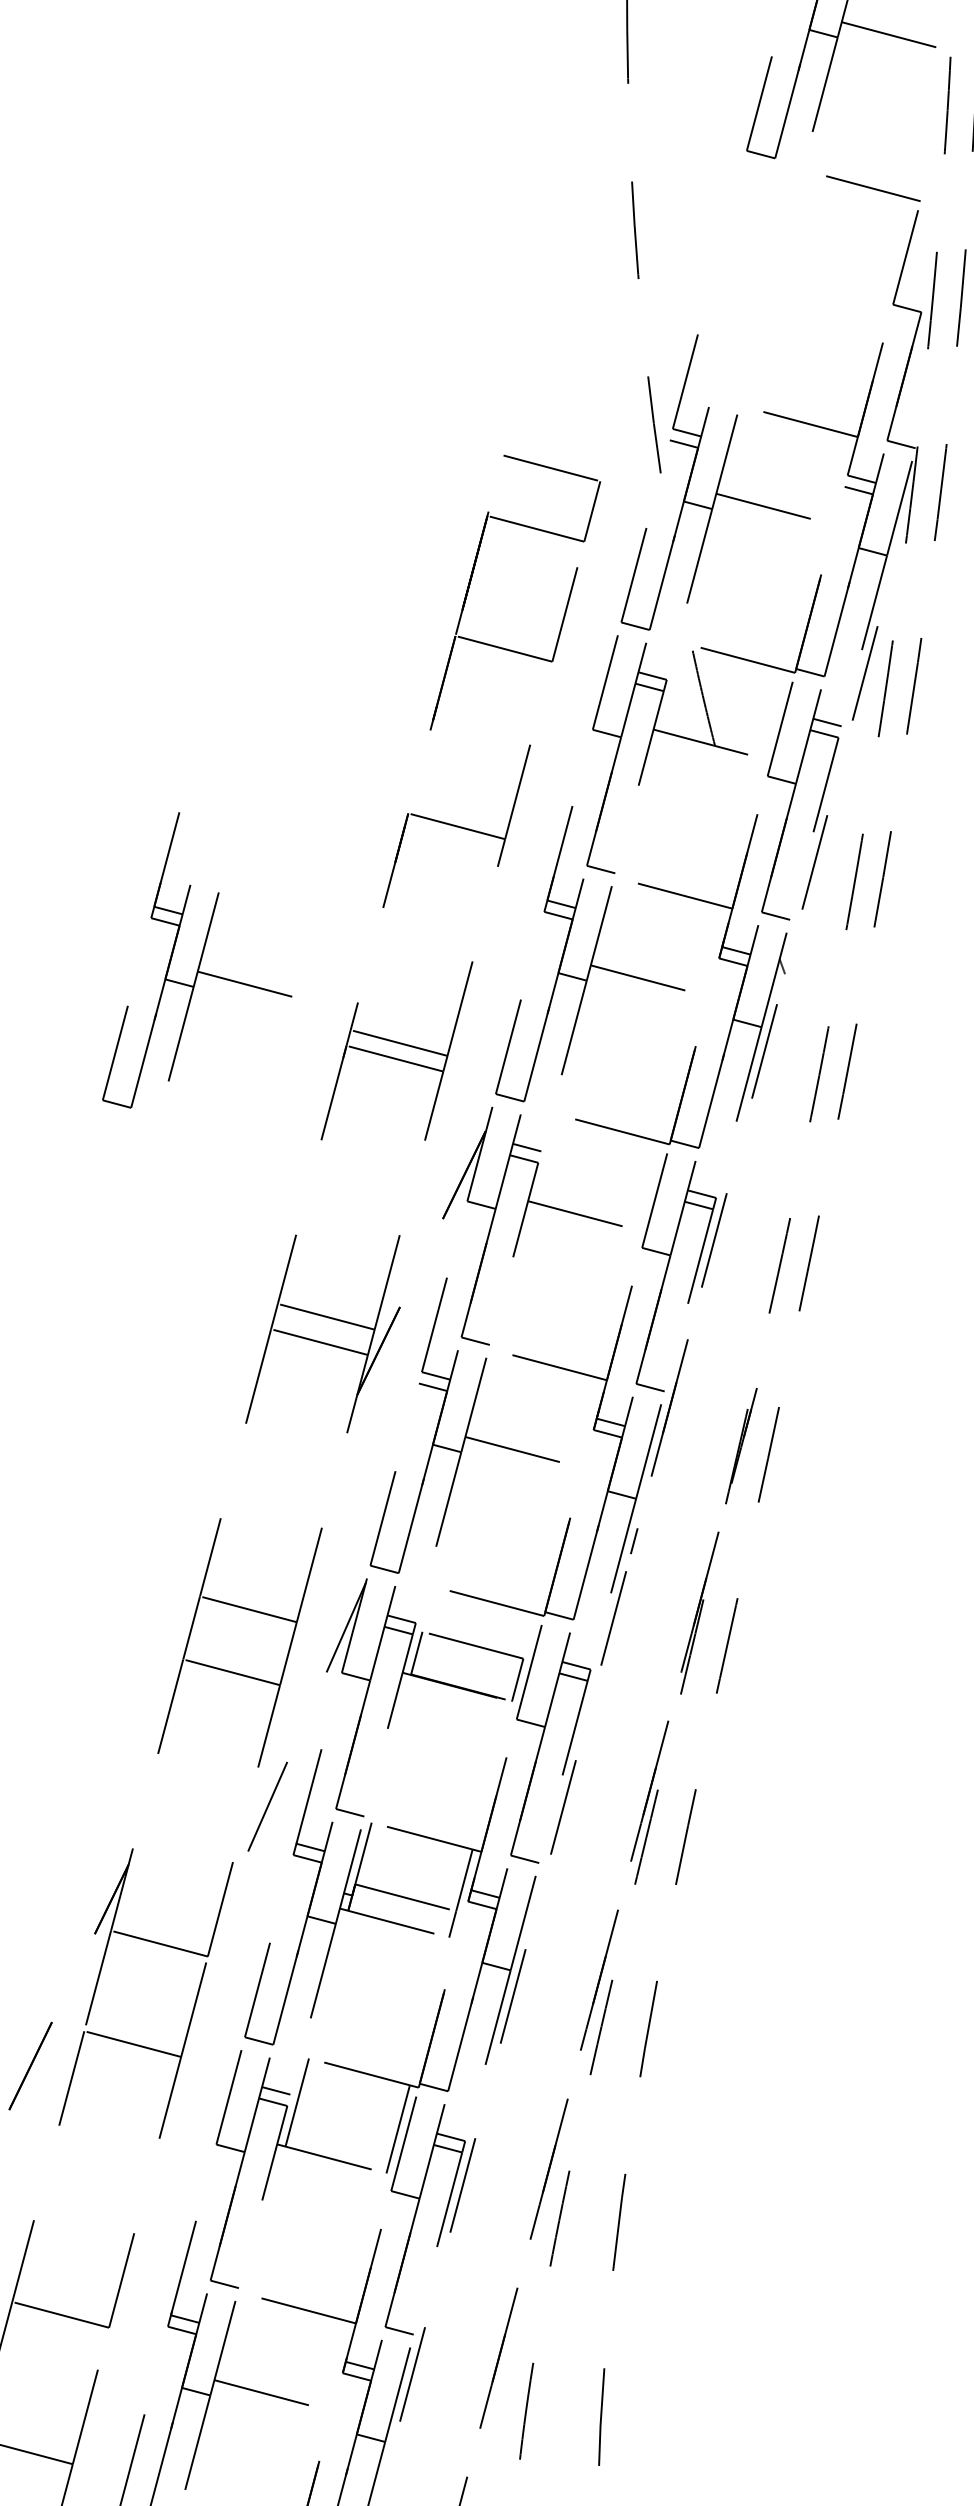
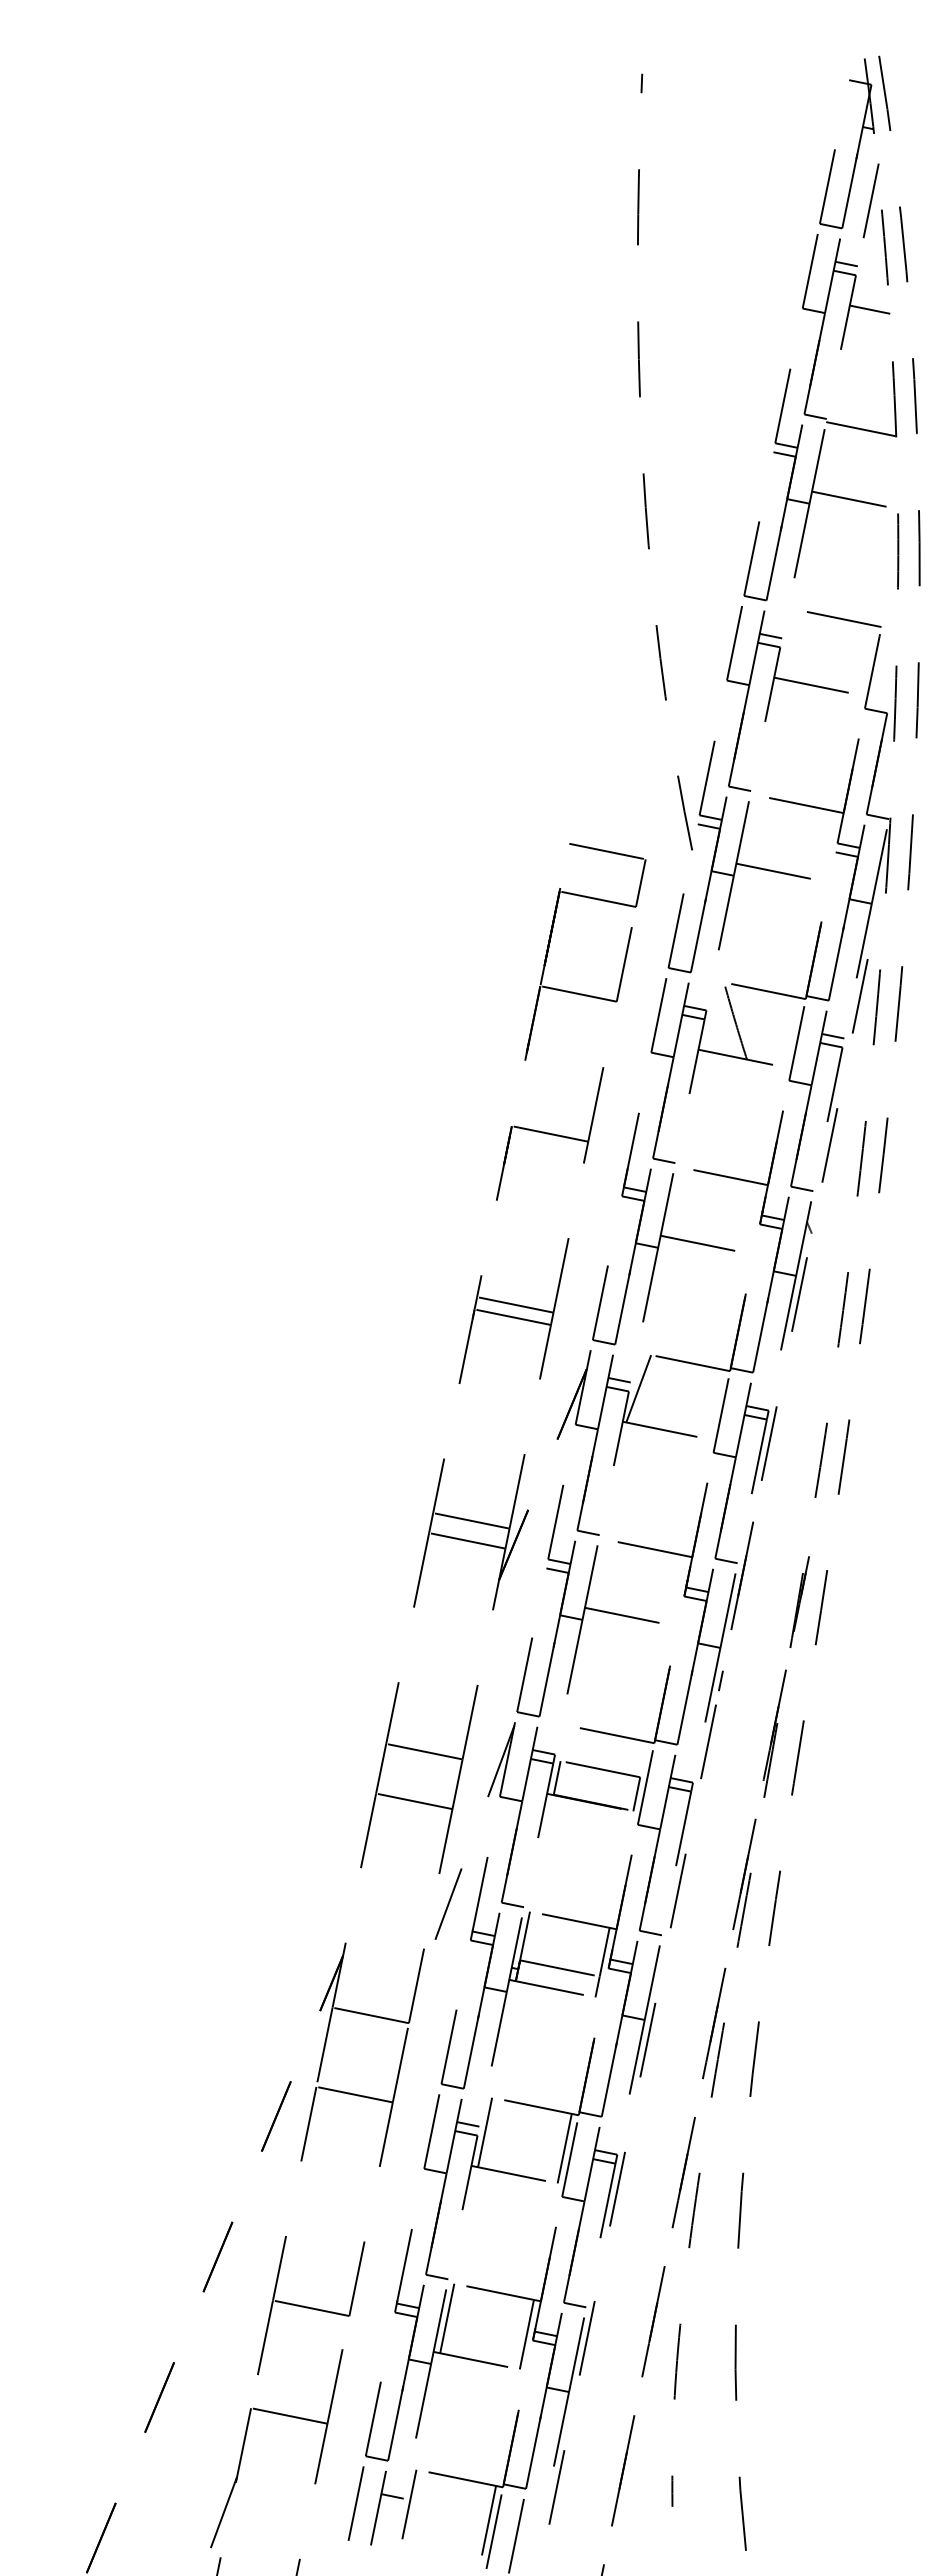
part: (774, 283) -> (771, 697), added
part: (201, 962) -> (358, 1251), removed
line: (550, 1159) -> (638, 1388), added
line: (234, 2338) -> (447, 2318), added
line: (334, 2364) -> (526, 2334), added

